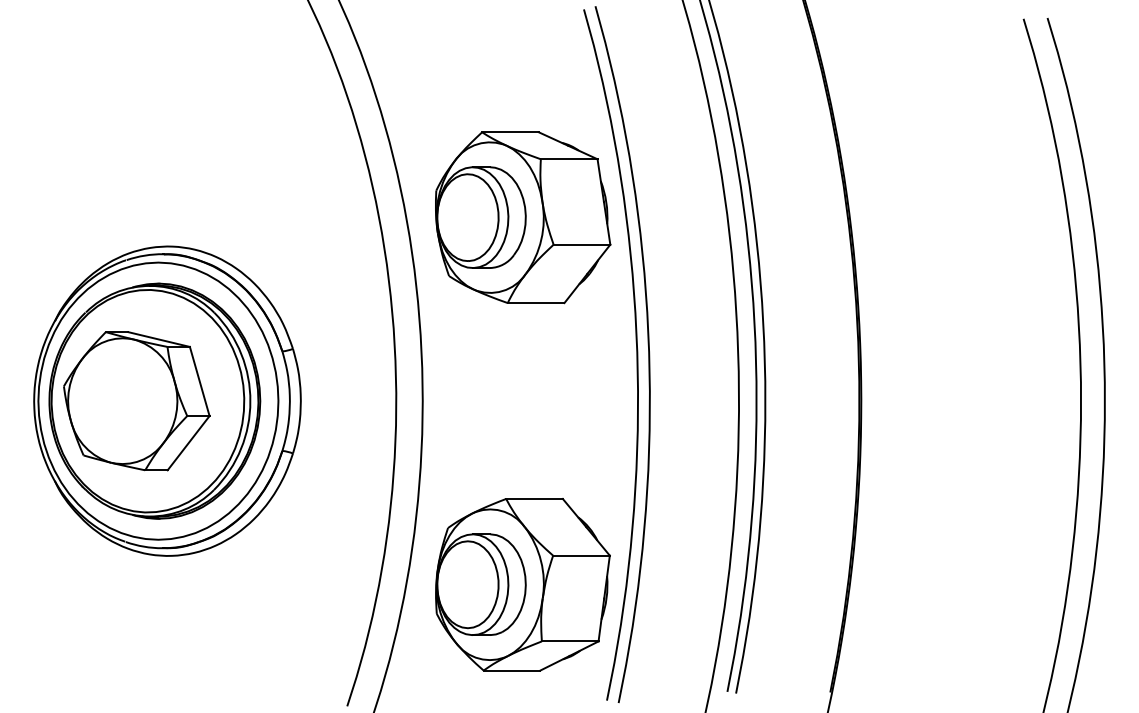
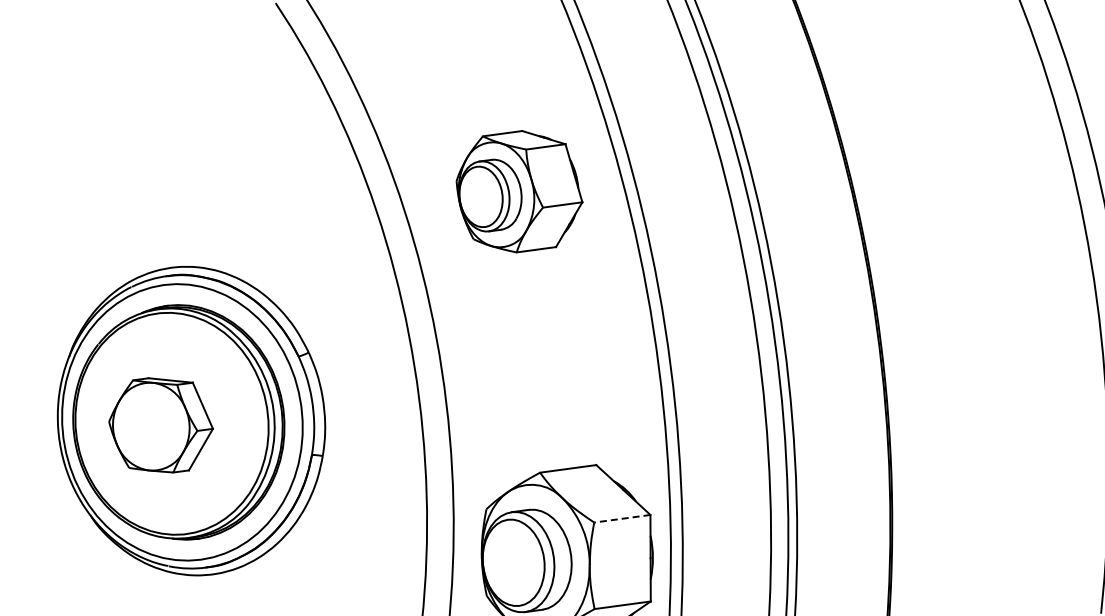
part: (523, 217) -> (519, 191), size x0.7
part: (136, 401) -> (160, 425), size x0.7
line: (580, 555) -> (621, 518), solid -> dashed

